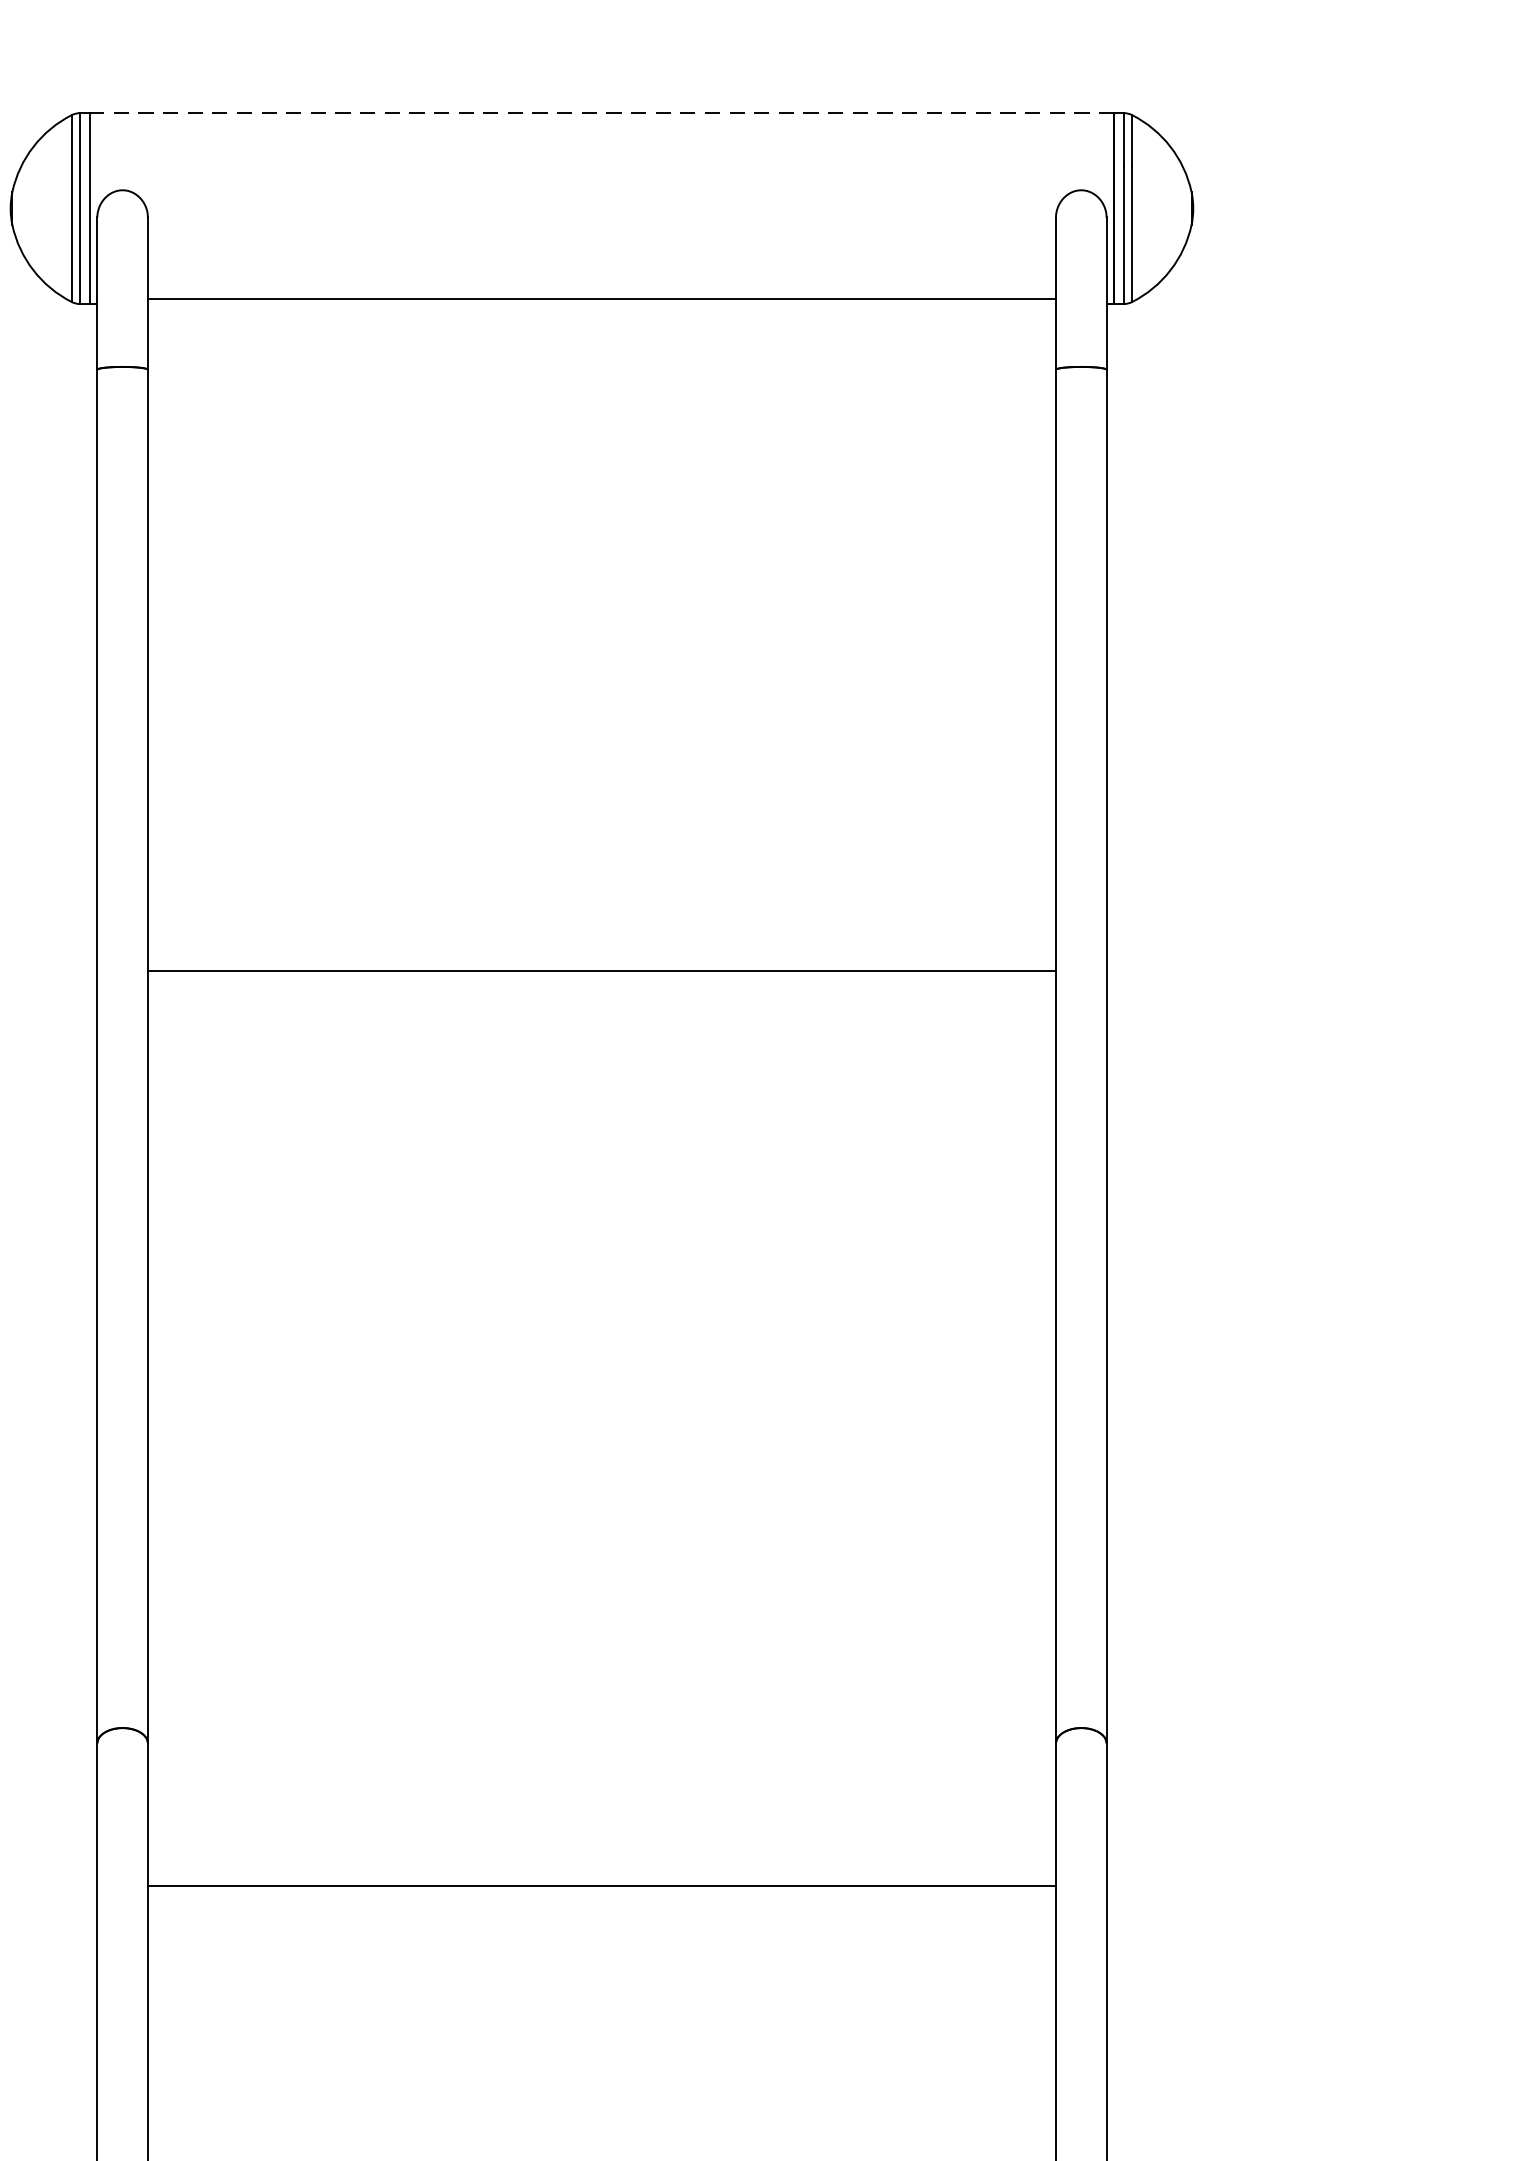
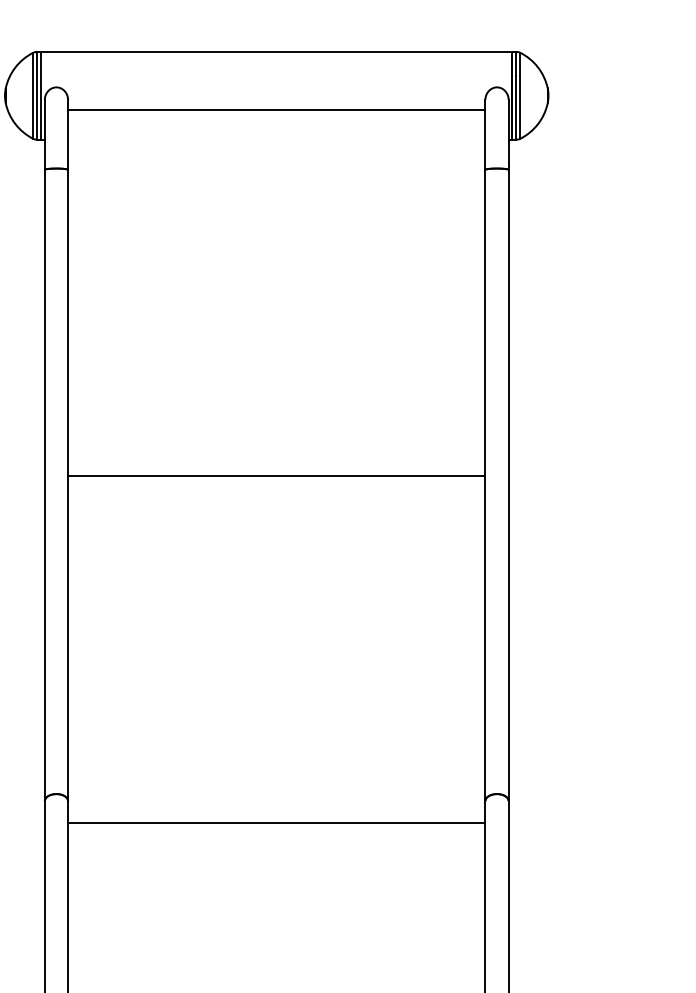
line: (601, 112) -> (276, 51), dashed -> solid
line: (601, 299) -> (276, 110), moved
line: (601, 971) -> (276, 476), moved
line: (601, 1885) -> (276, 822), moved

